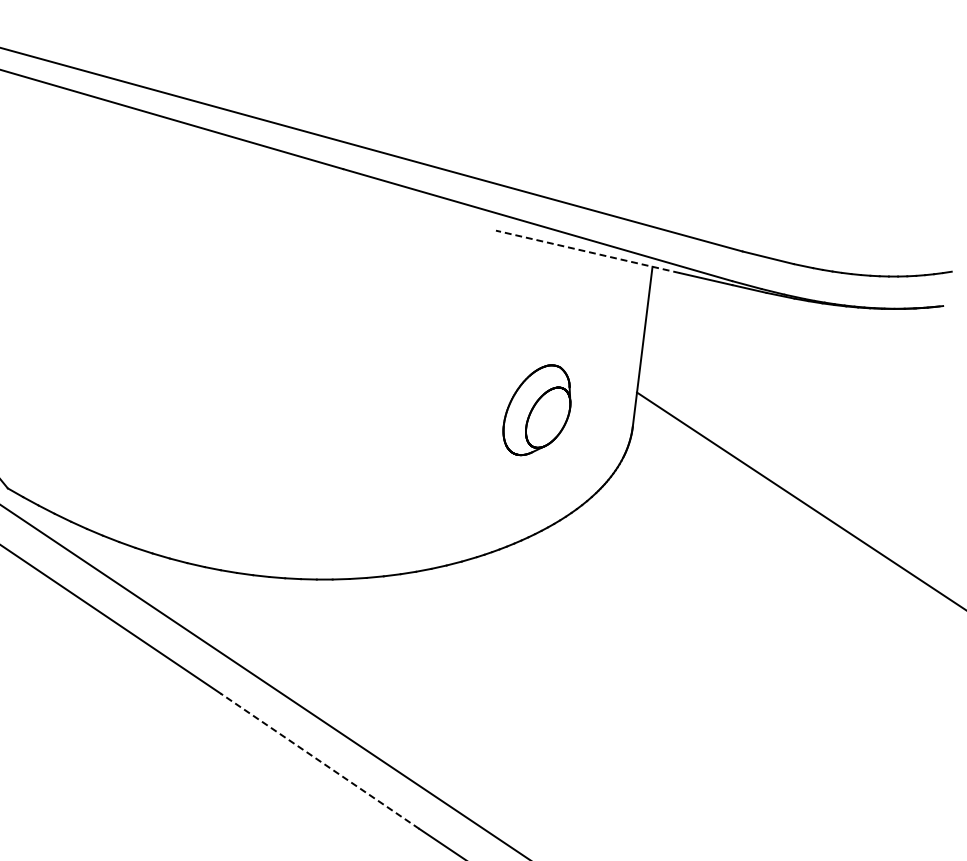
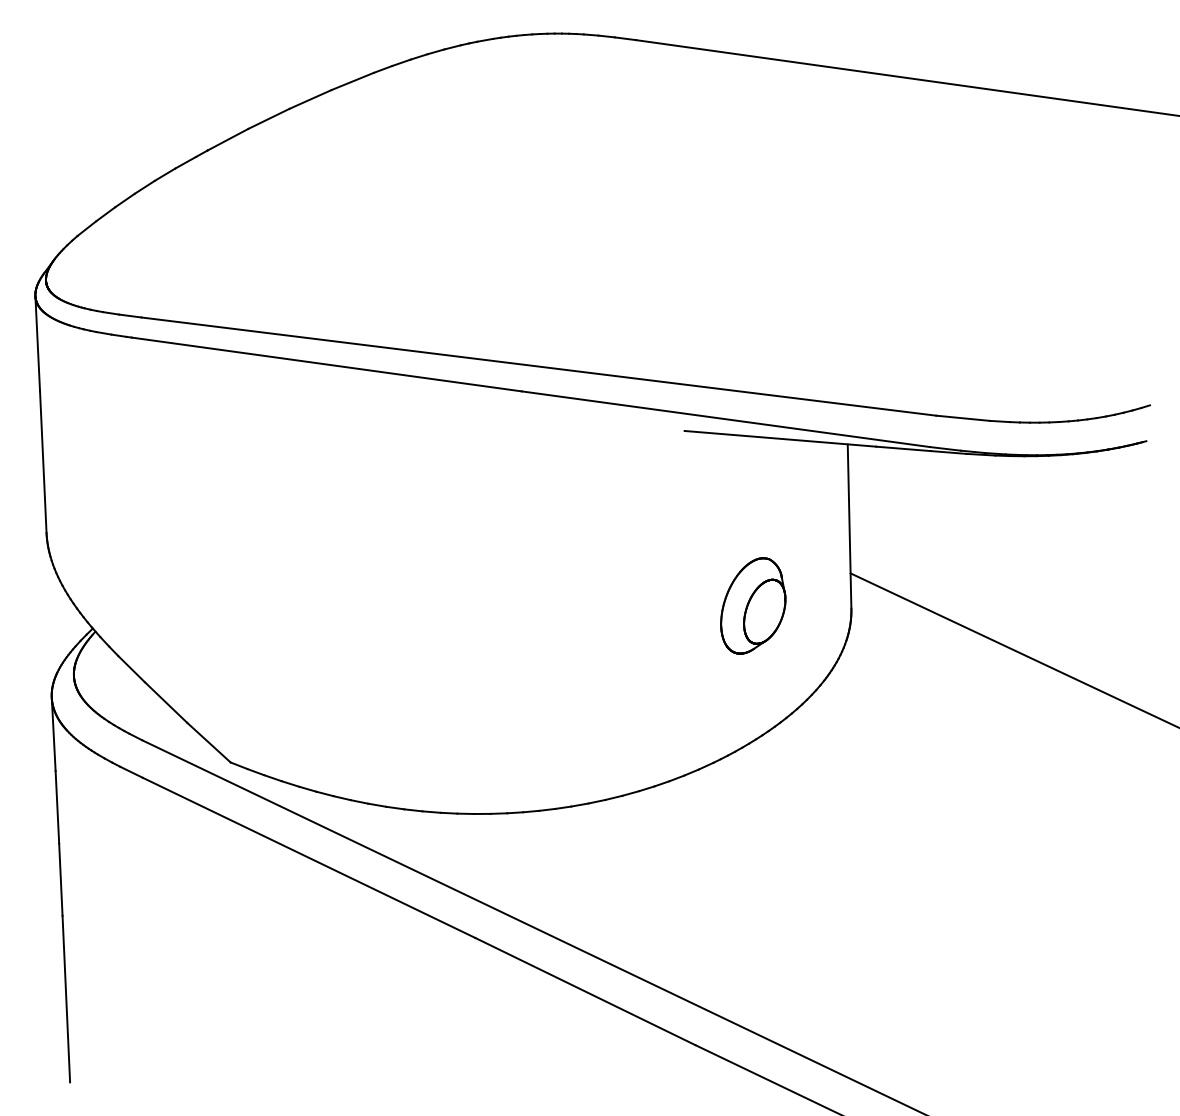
line: (587, 251) -> (779, 438), dashed -> solid
line: (319, 761) -> (584, 991), dashed -> solid

